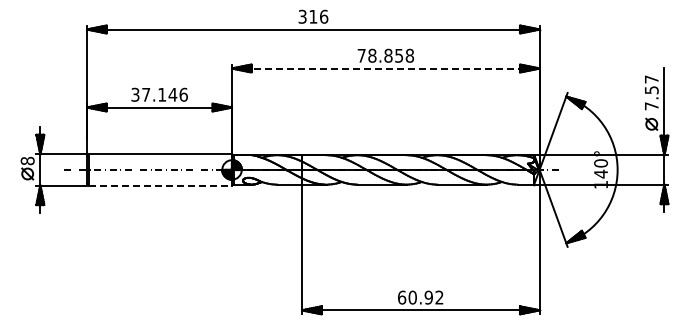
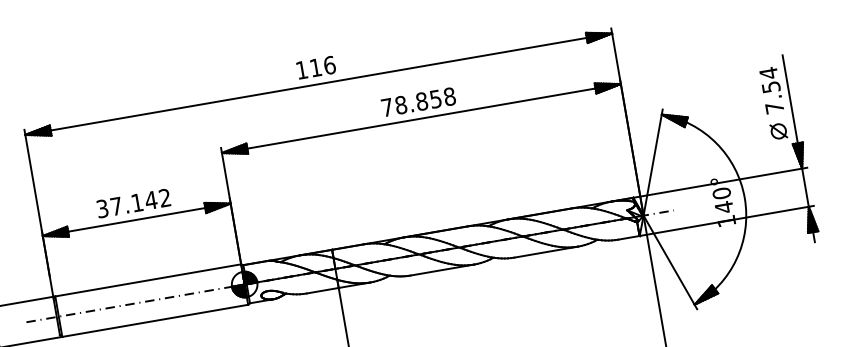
text: (302, 16) -> (301, 69), 316 -> 116
line: (385, 68) -> (420, 118), dashed -> solid
text: (651, 79) -> (768, 73), 7.57 -> 7.54
text: (183, 94) -> (164, 197), 37.146 -> 37.142
line: (160, 185) -> (155, 320), dashed -> solid

